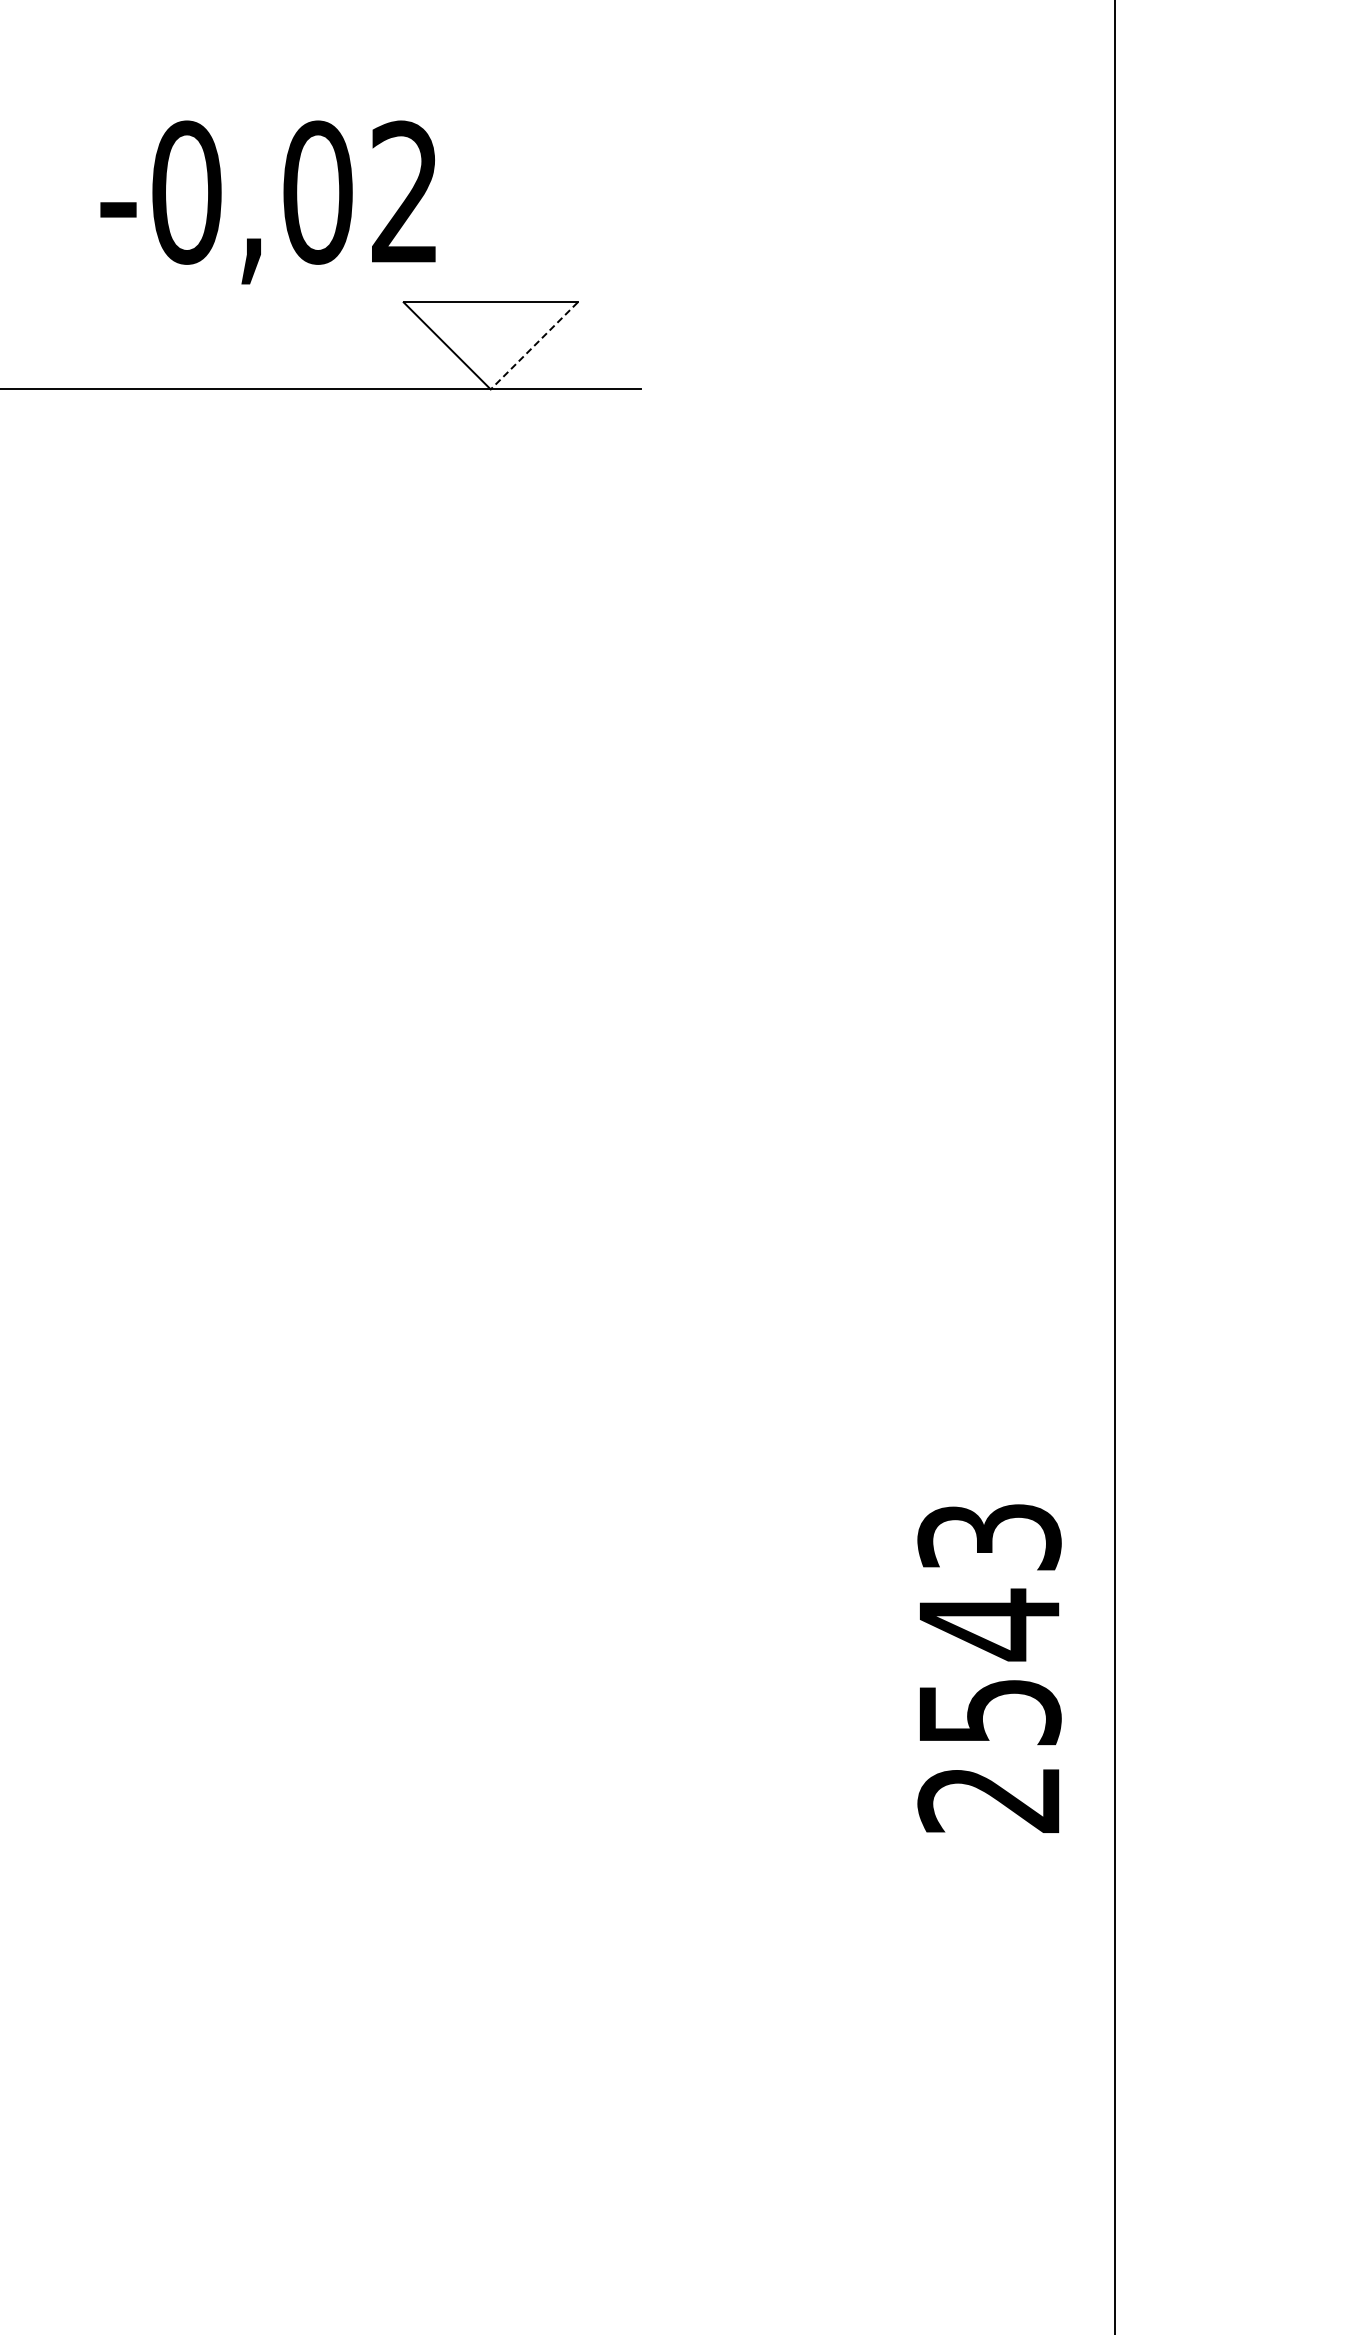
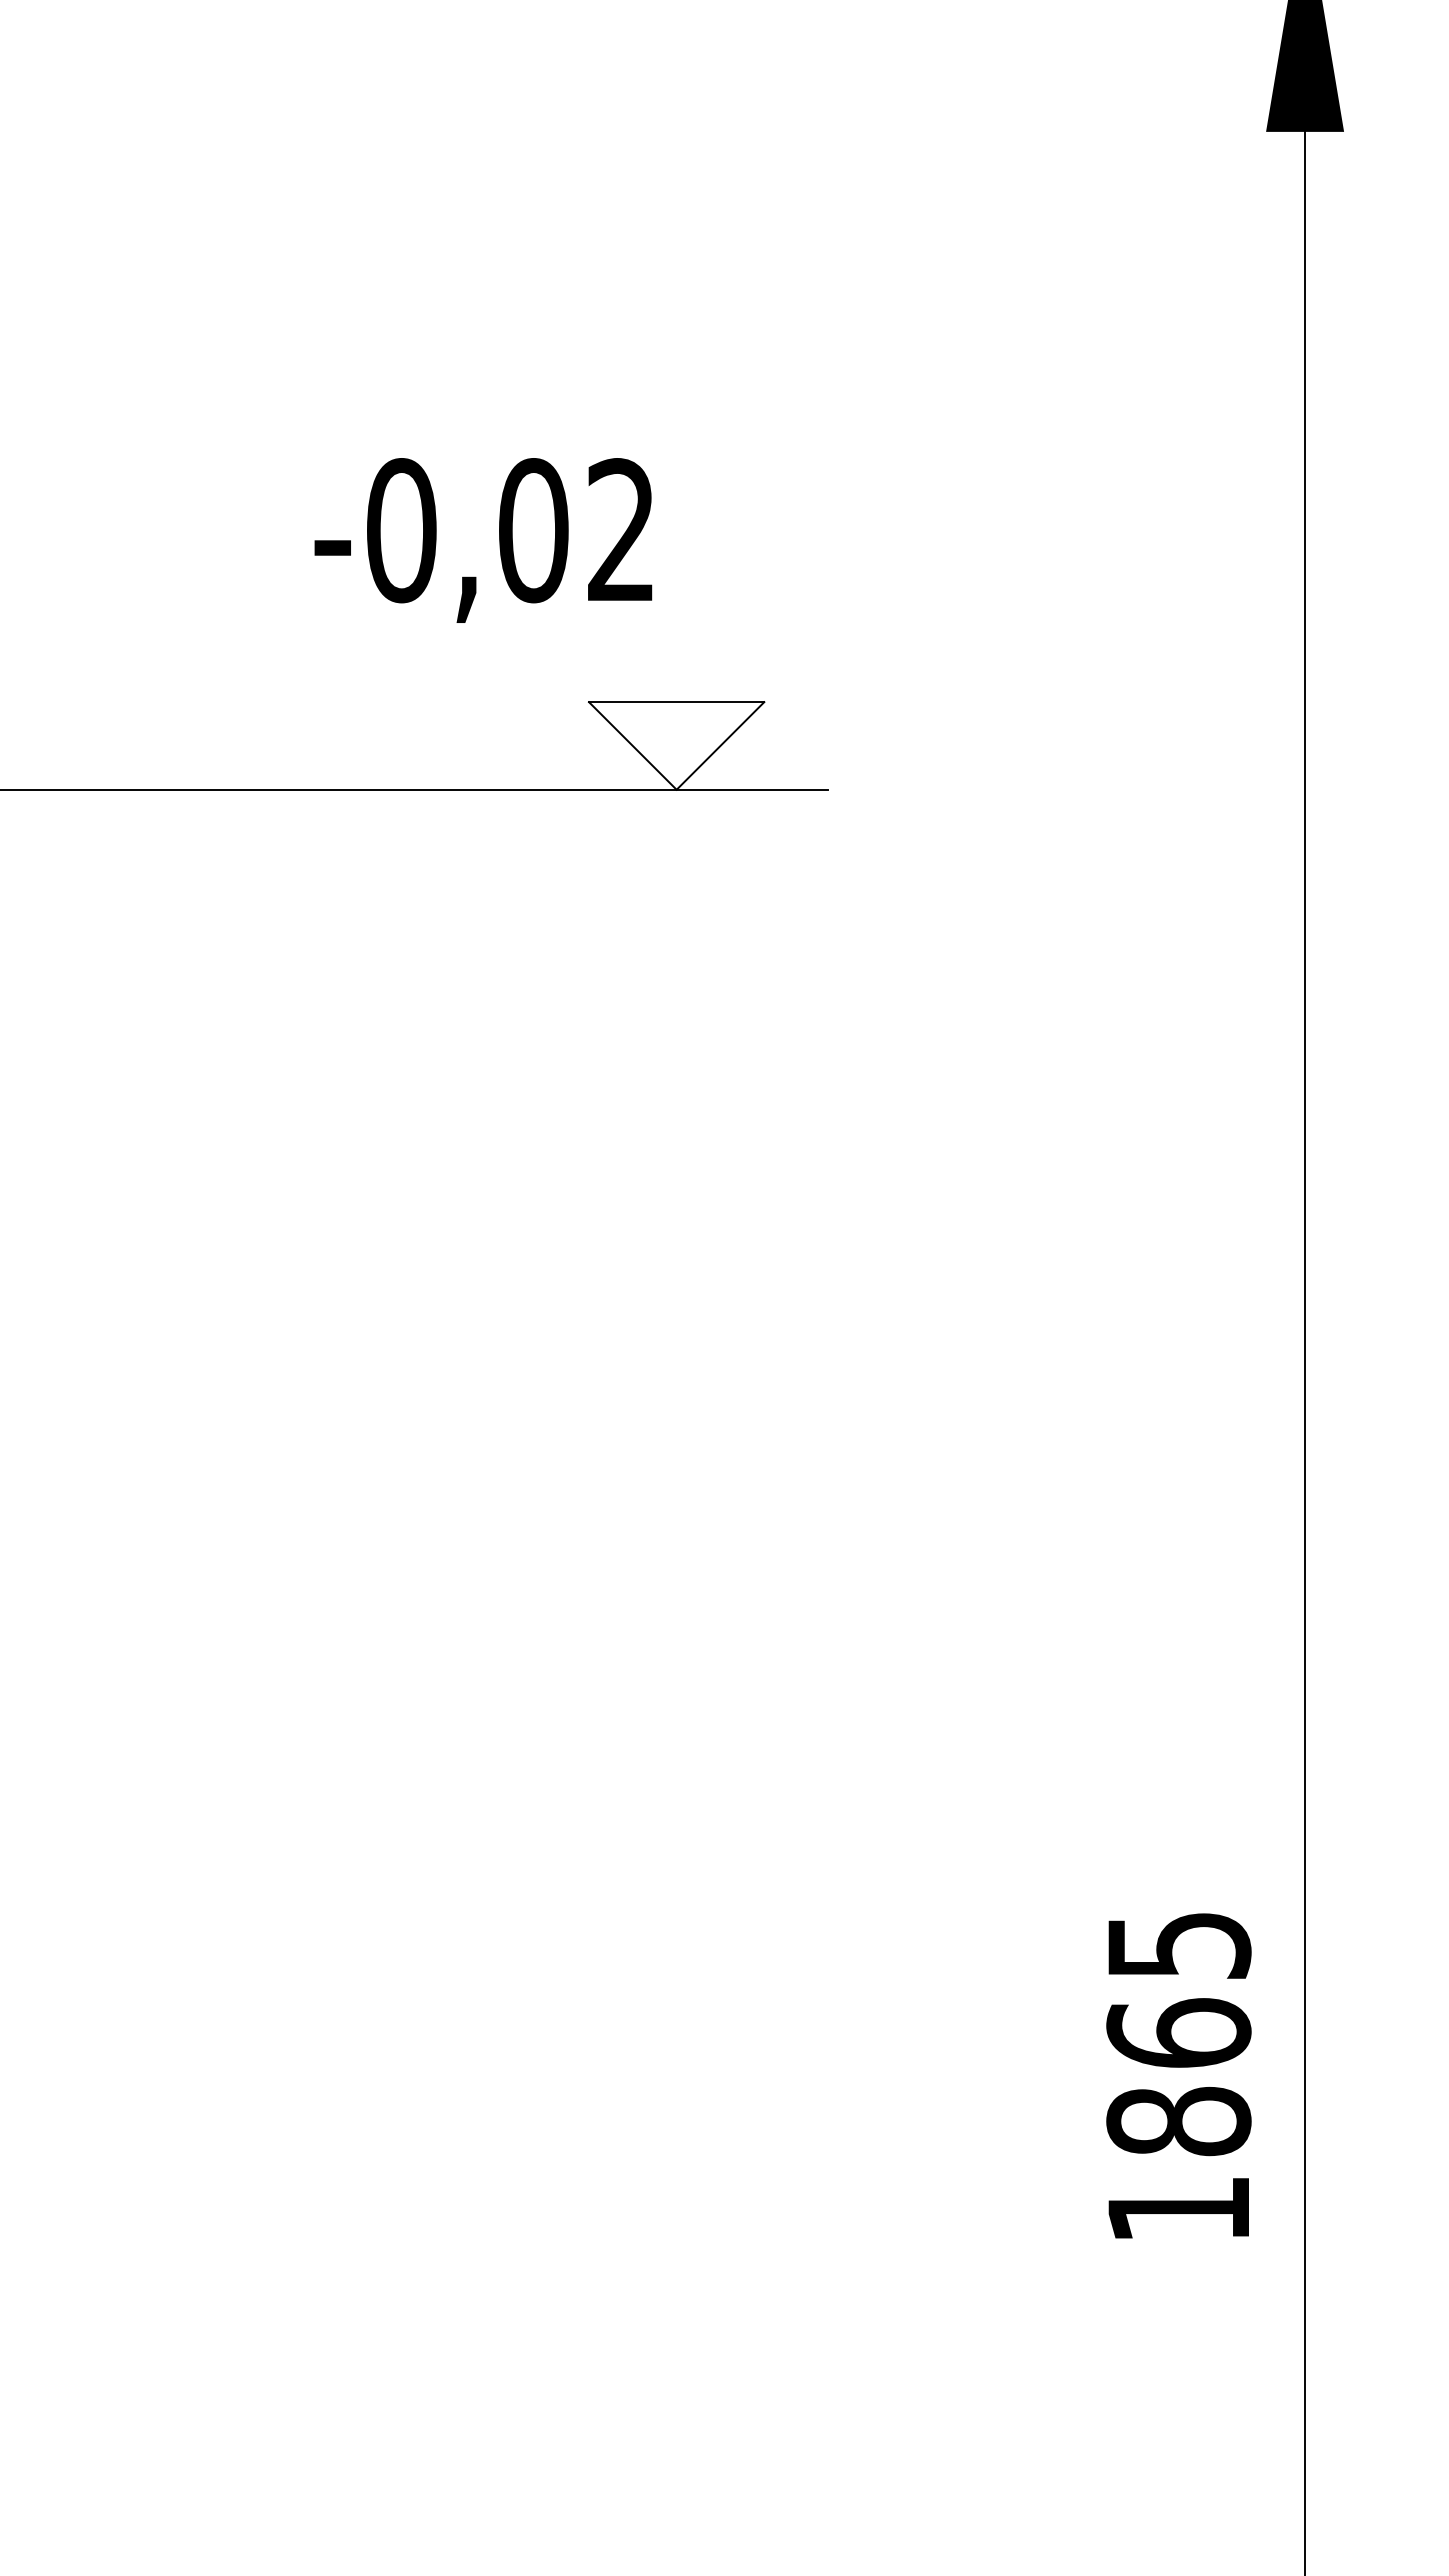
text: (268, 202) -> (483, 540), moved
line: (534, 345) -> (720, 745), dashed -> solid
text: (989, 1668) -> (1178, 2077), 2543 -> 1865

